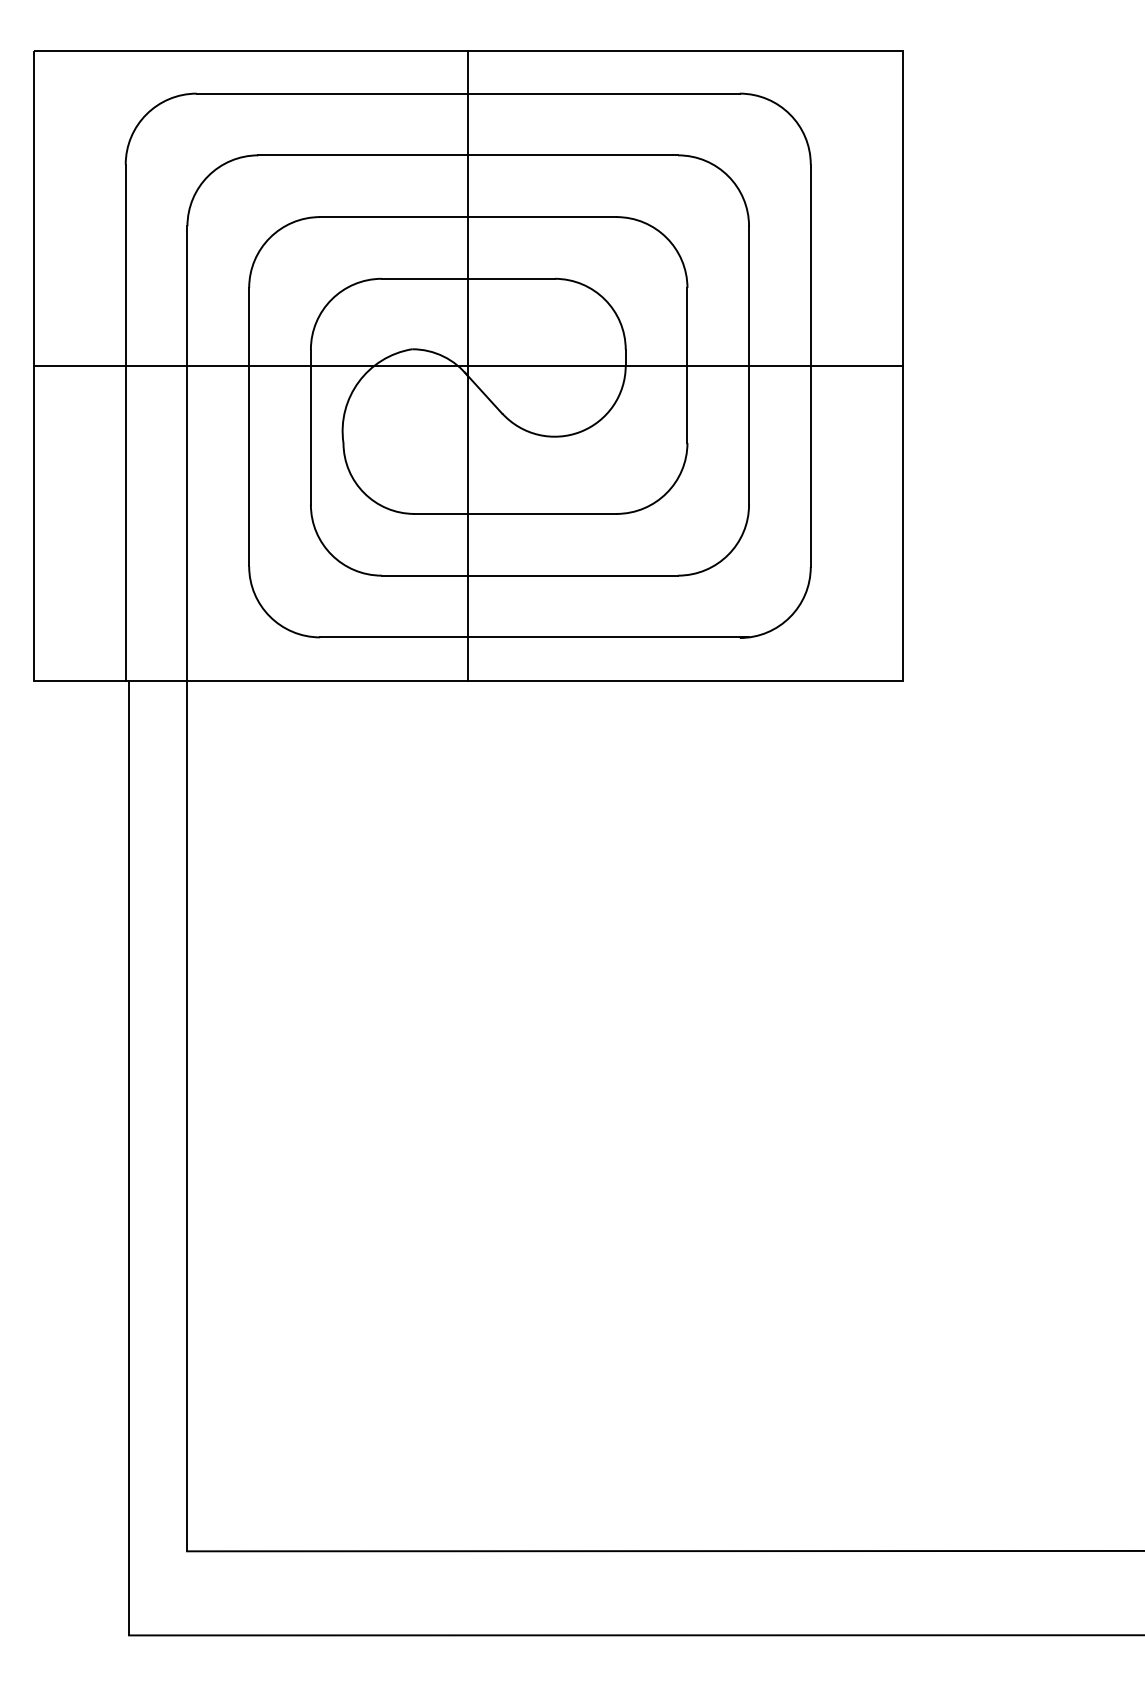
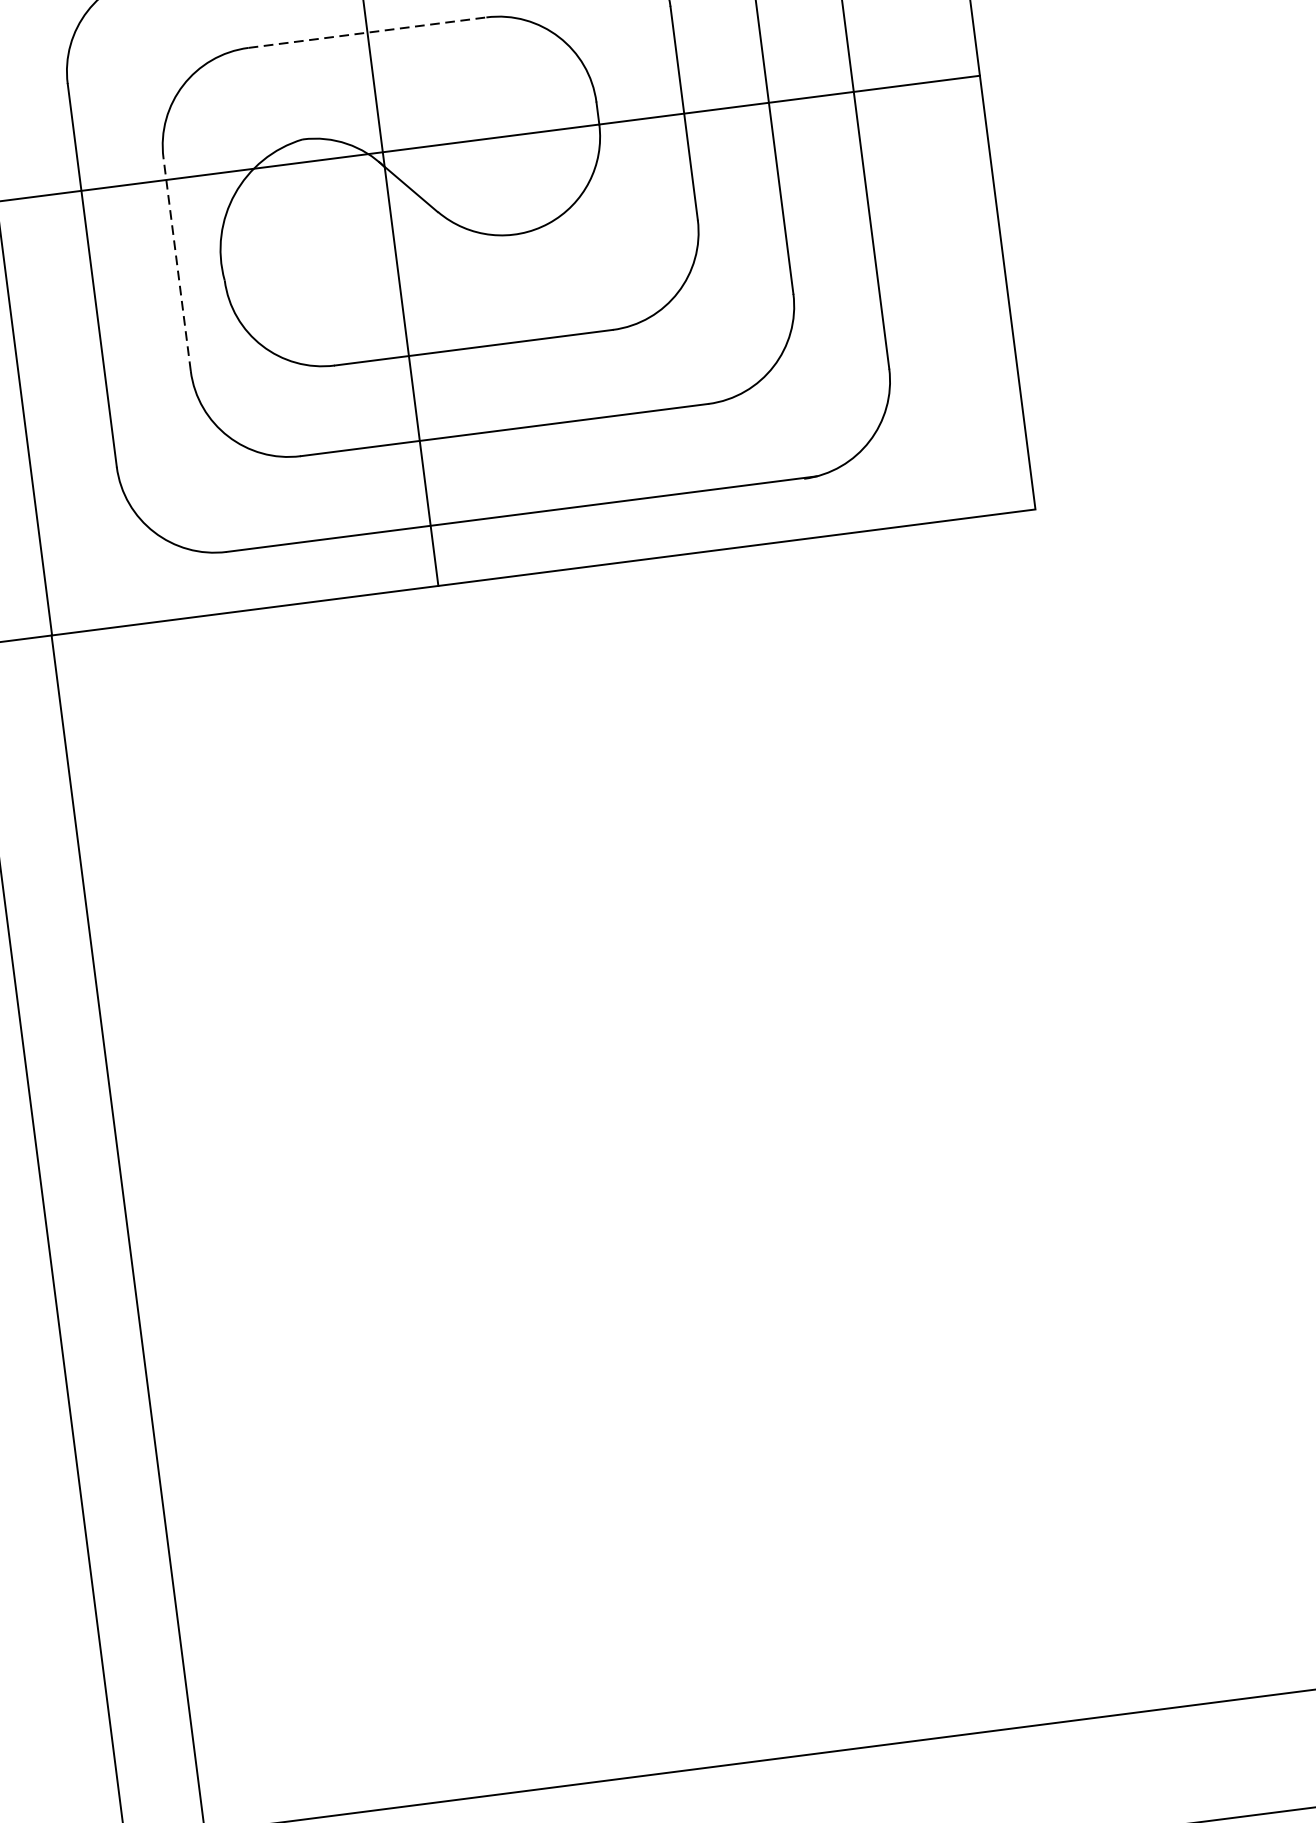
line: (468, 278) -> (367, 32), solid -> dashed
line: (310, 426) -> (176, 263), solid -> dashed

